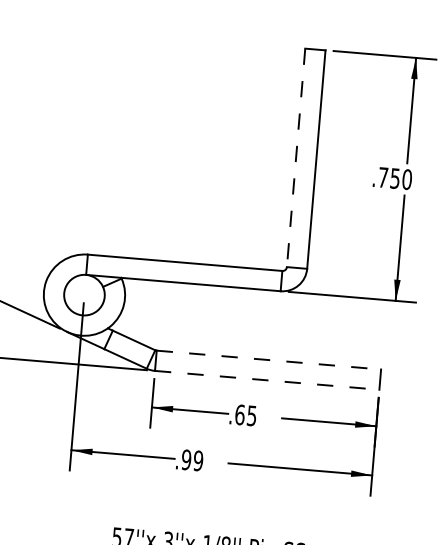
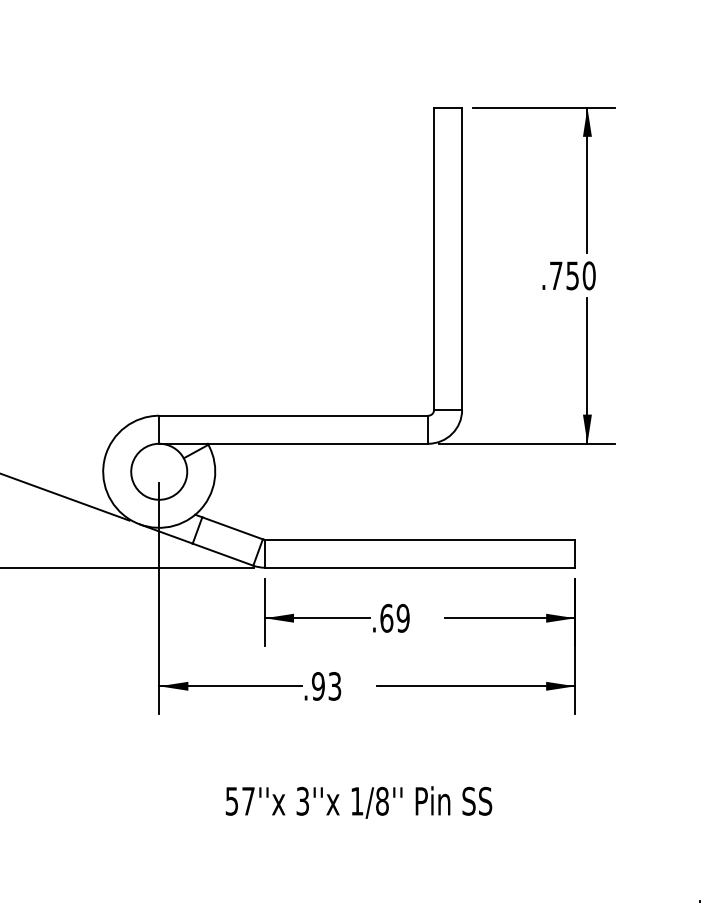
line: (296, 158) -> (434, 259), dashed -> solid
line: (269, 359) -> (420, 539), dashed -> solid
line: (267, 380) -> (420, 567), dashed -> solid
text: (251, 415) -> (402, 617), .65 -> .69
text: (198, 460) -> (334, 686), .99 -> .93

